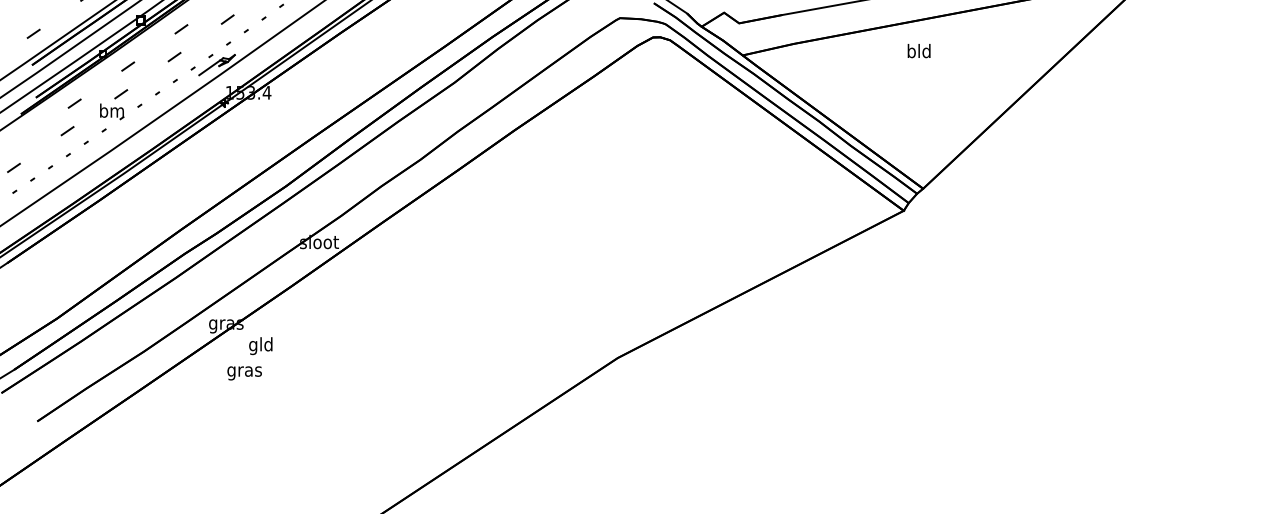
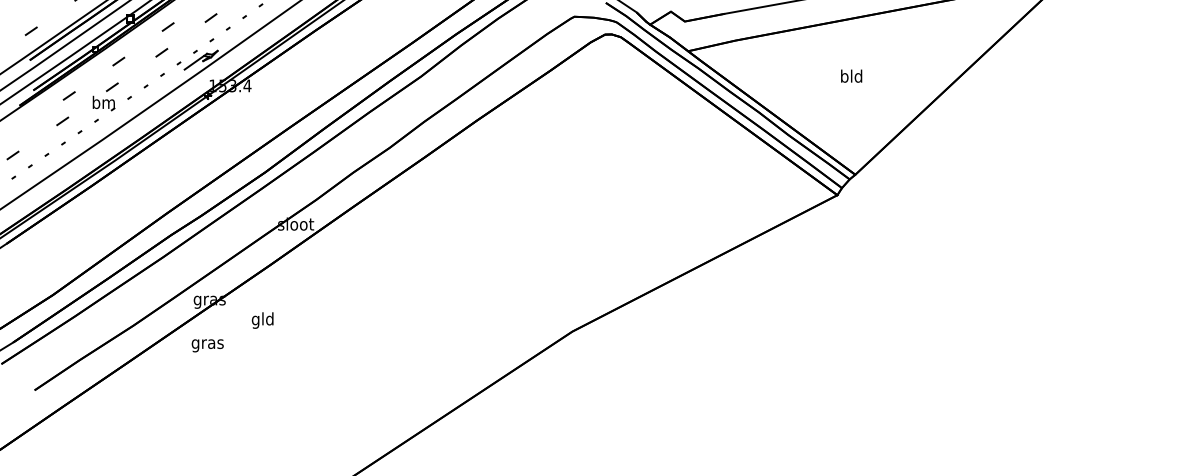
text: (919, 50) -> (851, 75), moved
text: (260, 346) -> (262, 320), moved
text: (244, 373) -> (207, 345), moved

